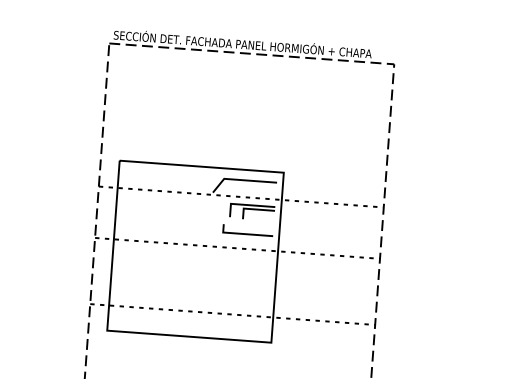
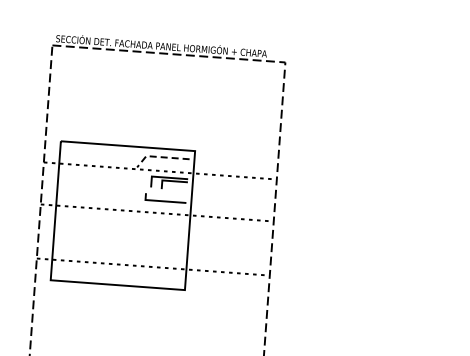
line: (241, 180) -> (160, 157), solid -> dashed

